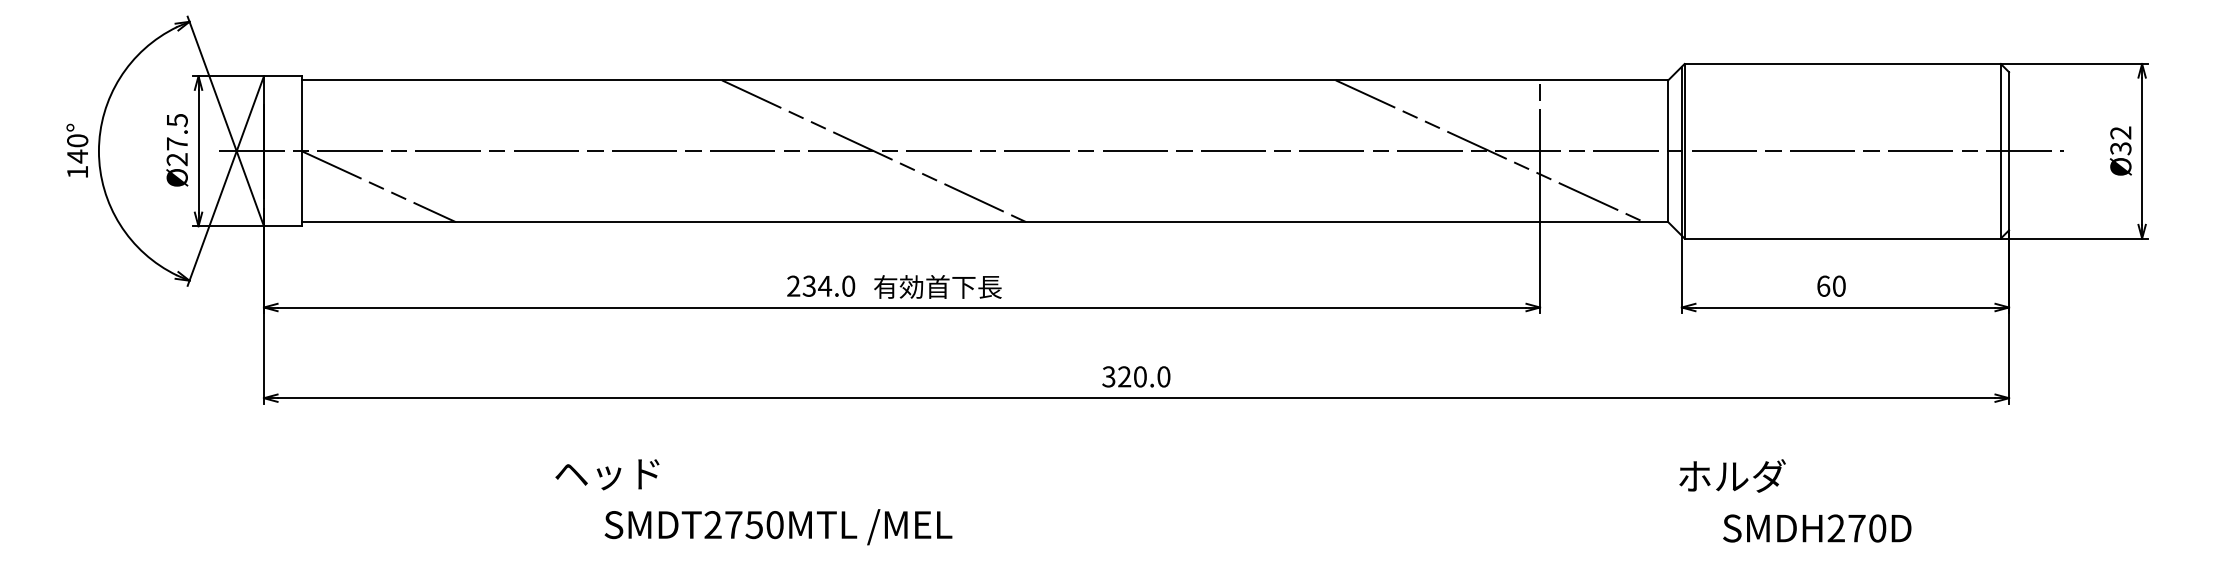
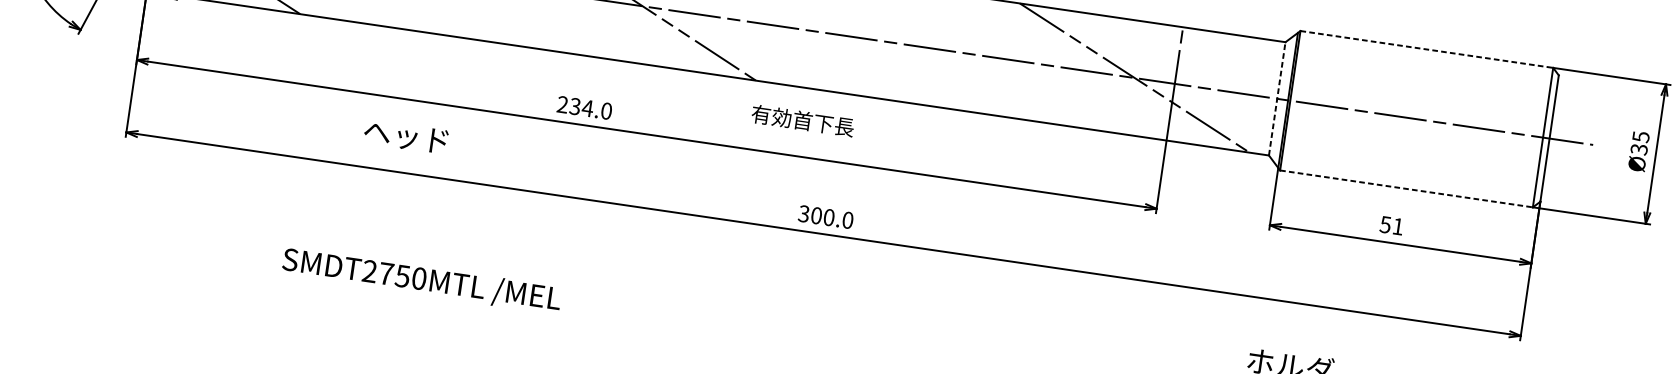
line: (1843, 64) -> (1427, 49), solid -> dashed
text: (2120, 132) -> (1640, 136), Ø32 -> Ø35
line: (1668, 151) -> (1277, 99), solid -> dashed
line: (1843, 238) -> (1407, 188), solid -> dashed
text: (1830, 285) -> (1391, 225), 60 -> 51
text: (937, 286) -> (802, 120), moved
text: (1124, 376) -> (816, 215), 320.0 -> 300.0
text: (607, 474) -> (406, 136), moved
text: (778, 527) -> (421, 281), moved

